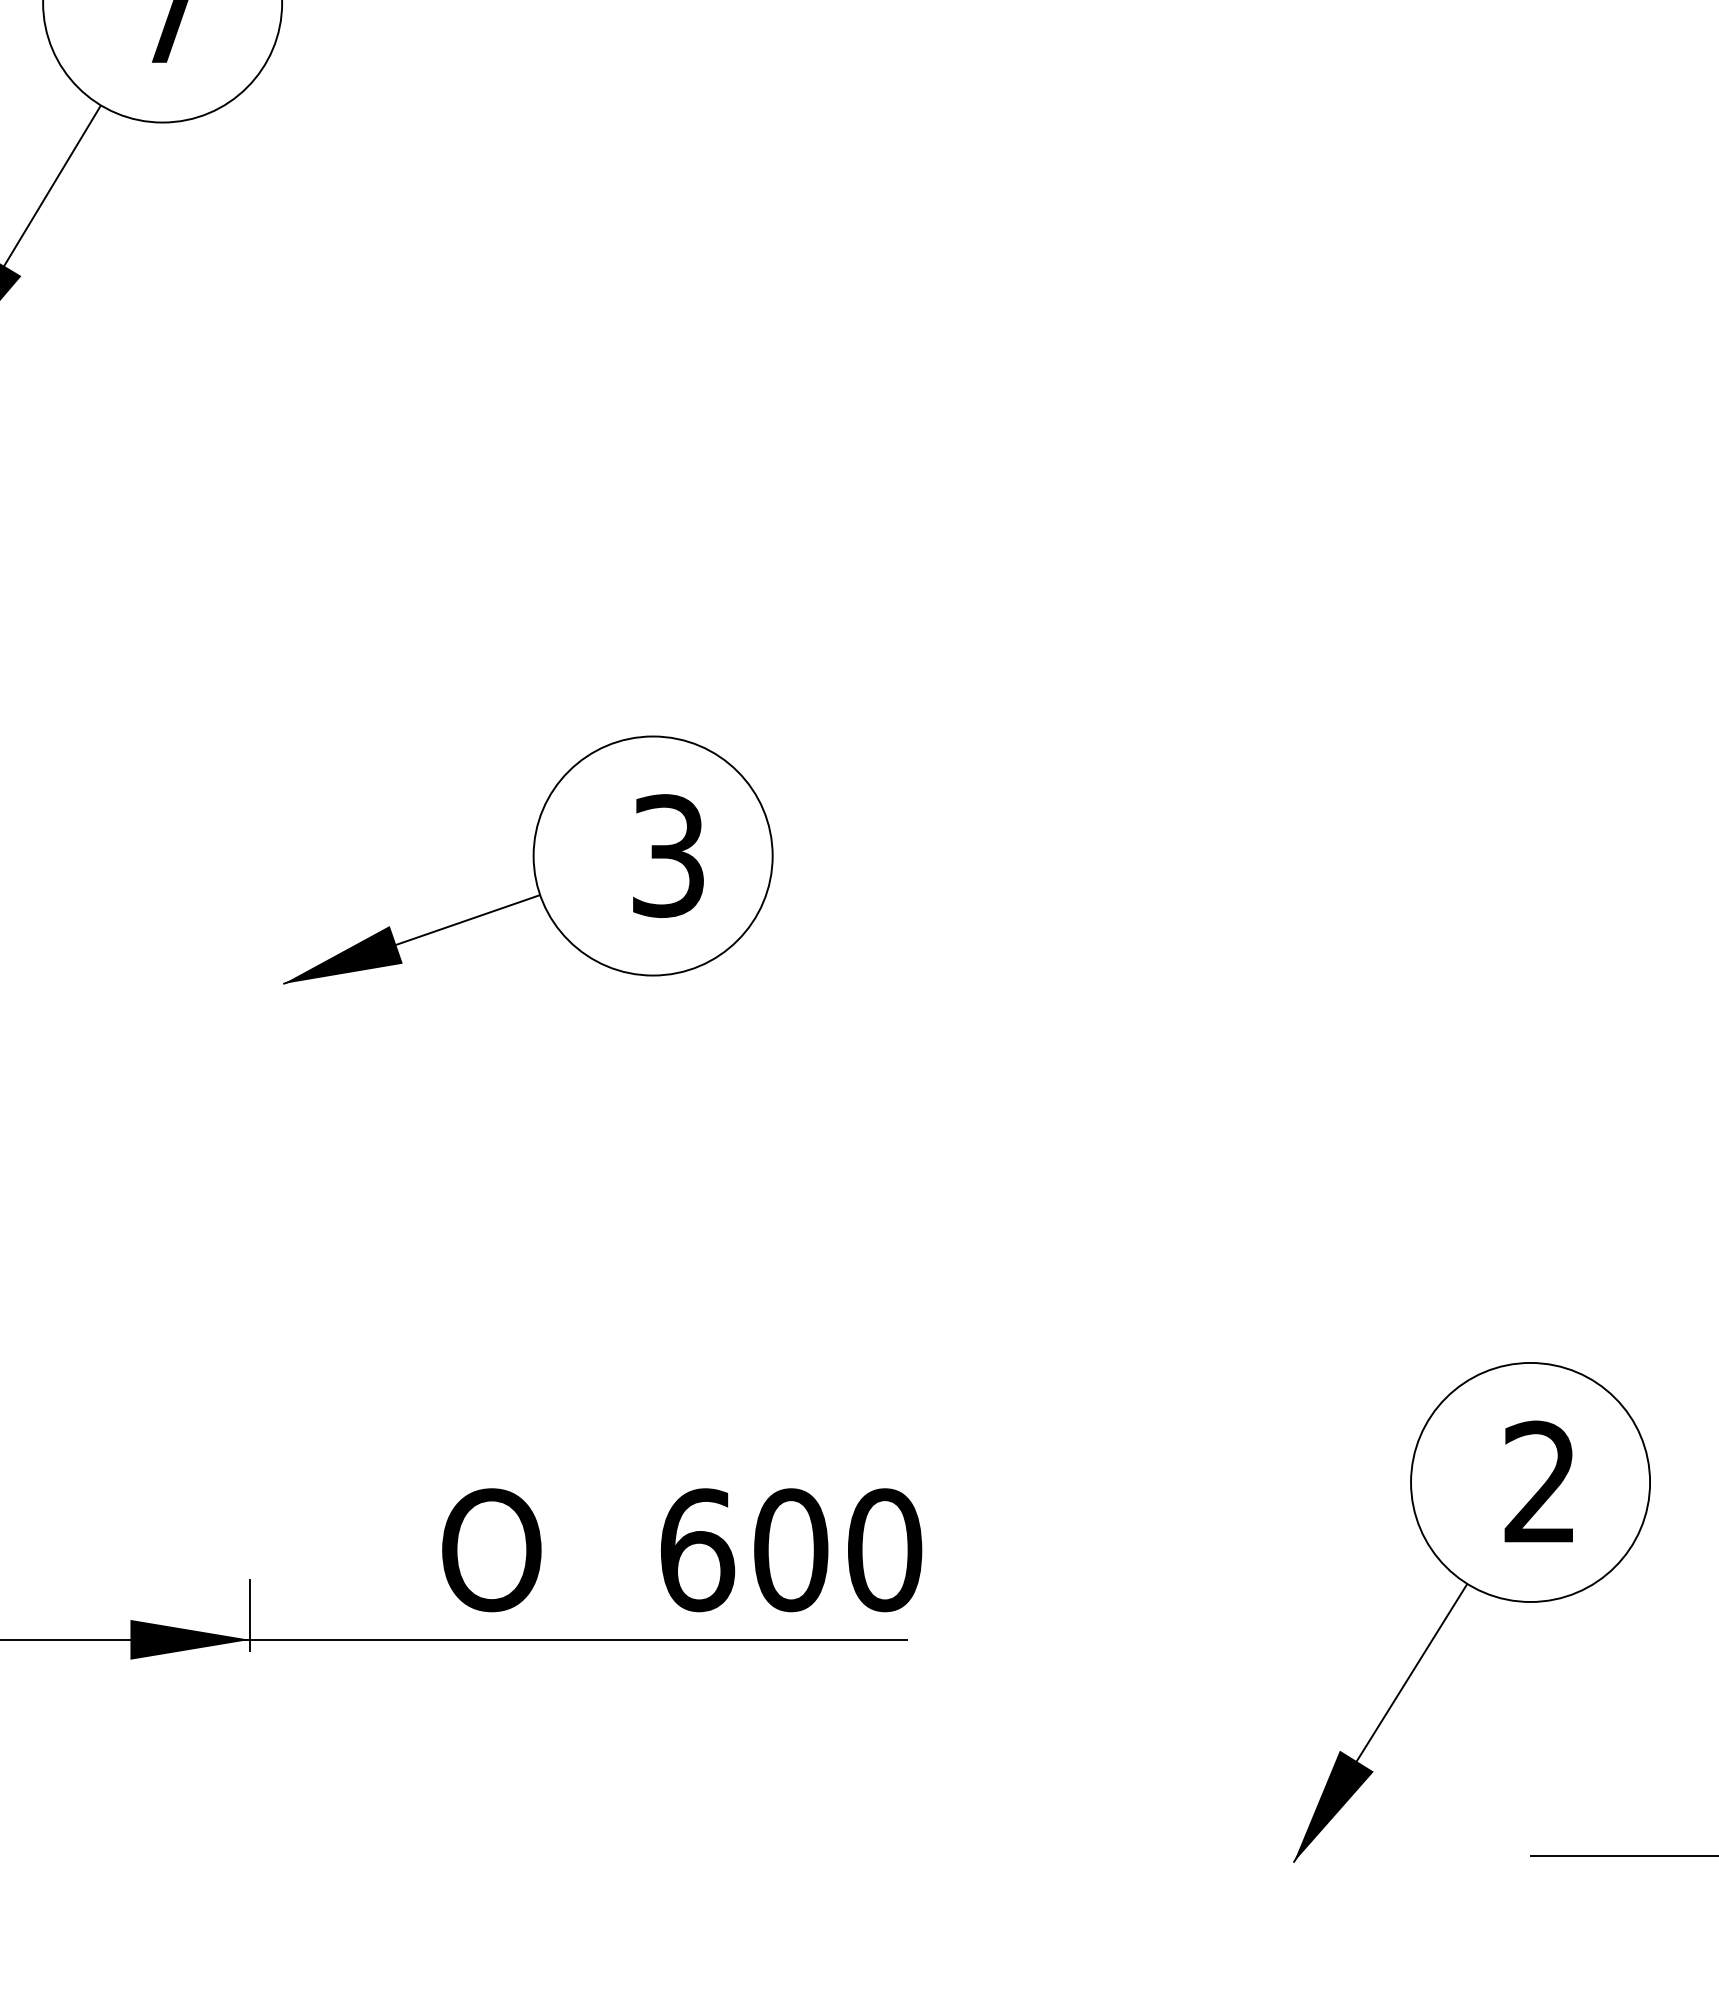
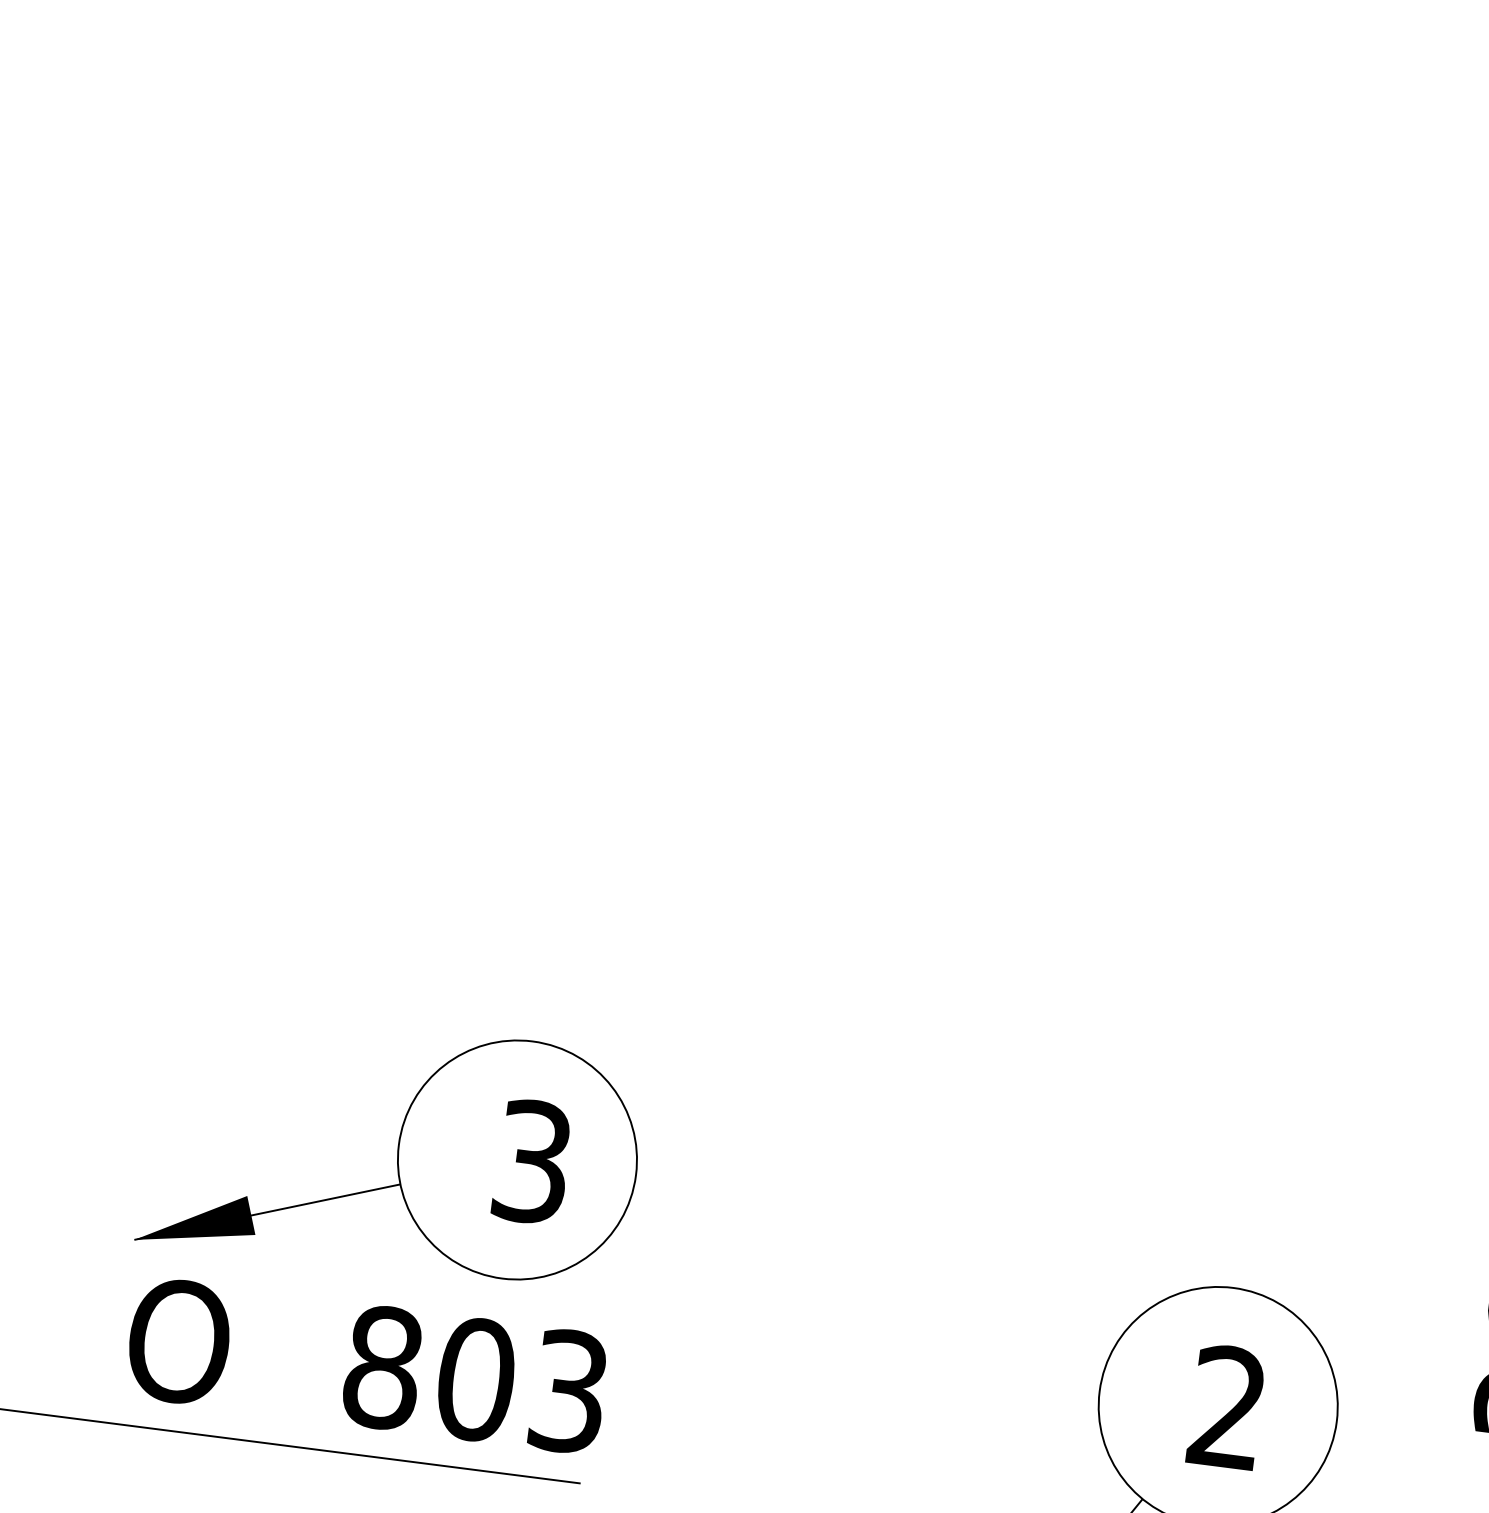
part: (528, 859) -> (393, 1147), moved
text: (791, 1550) -> (476, 1380), 600 -> 803

